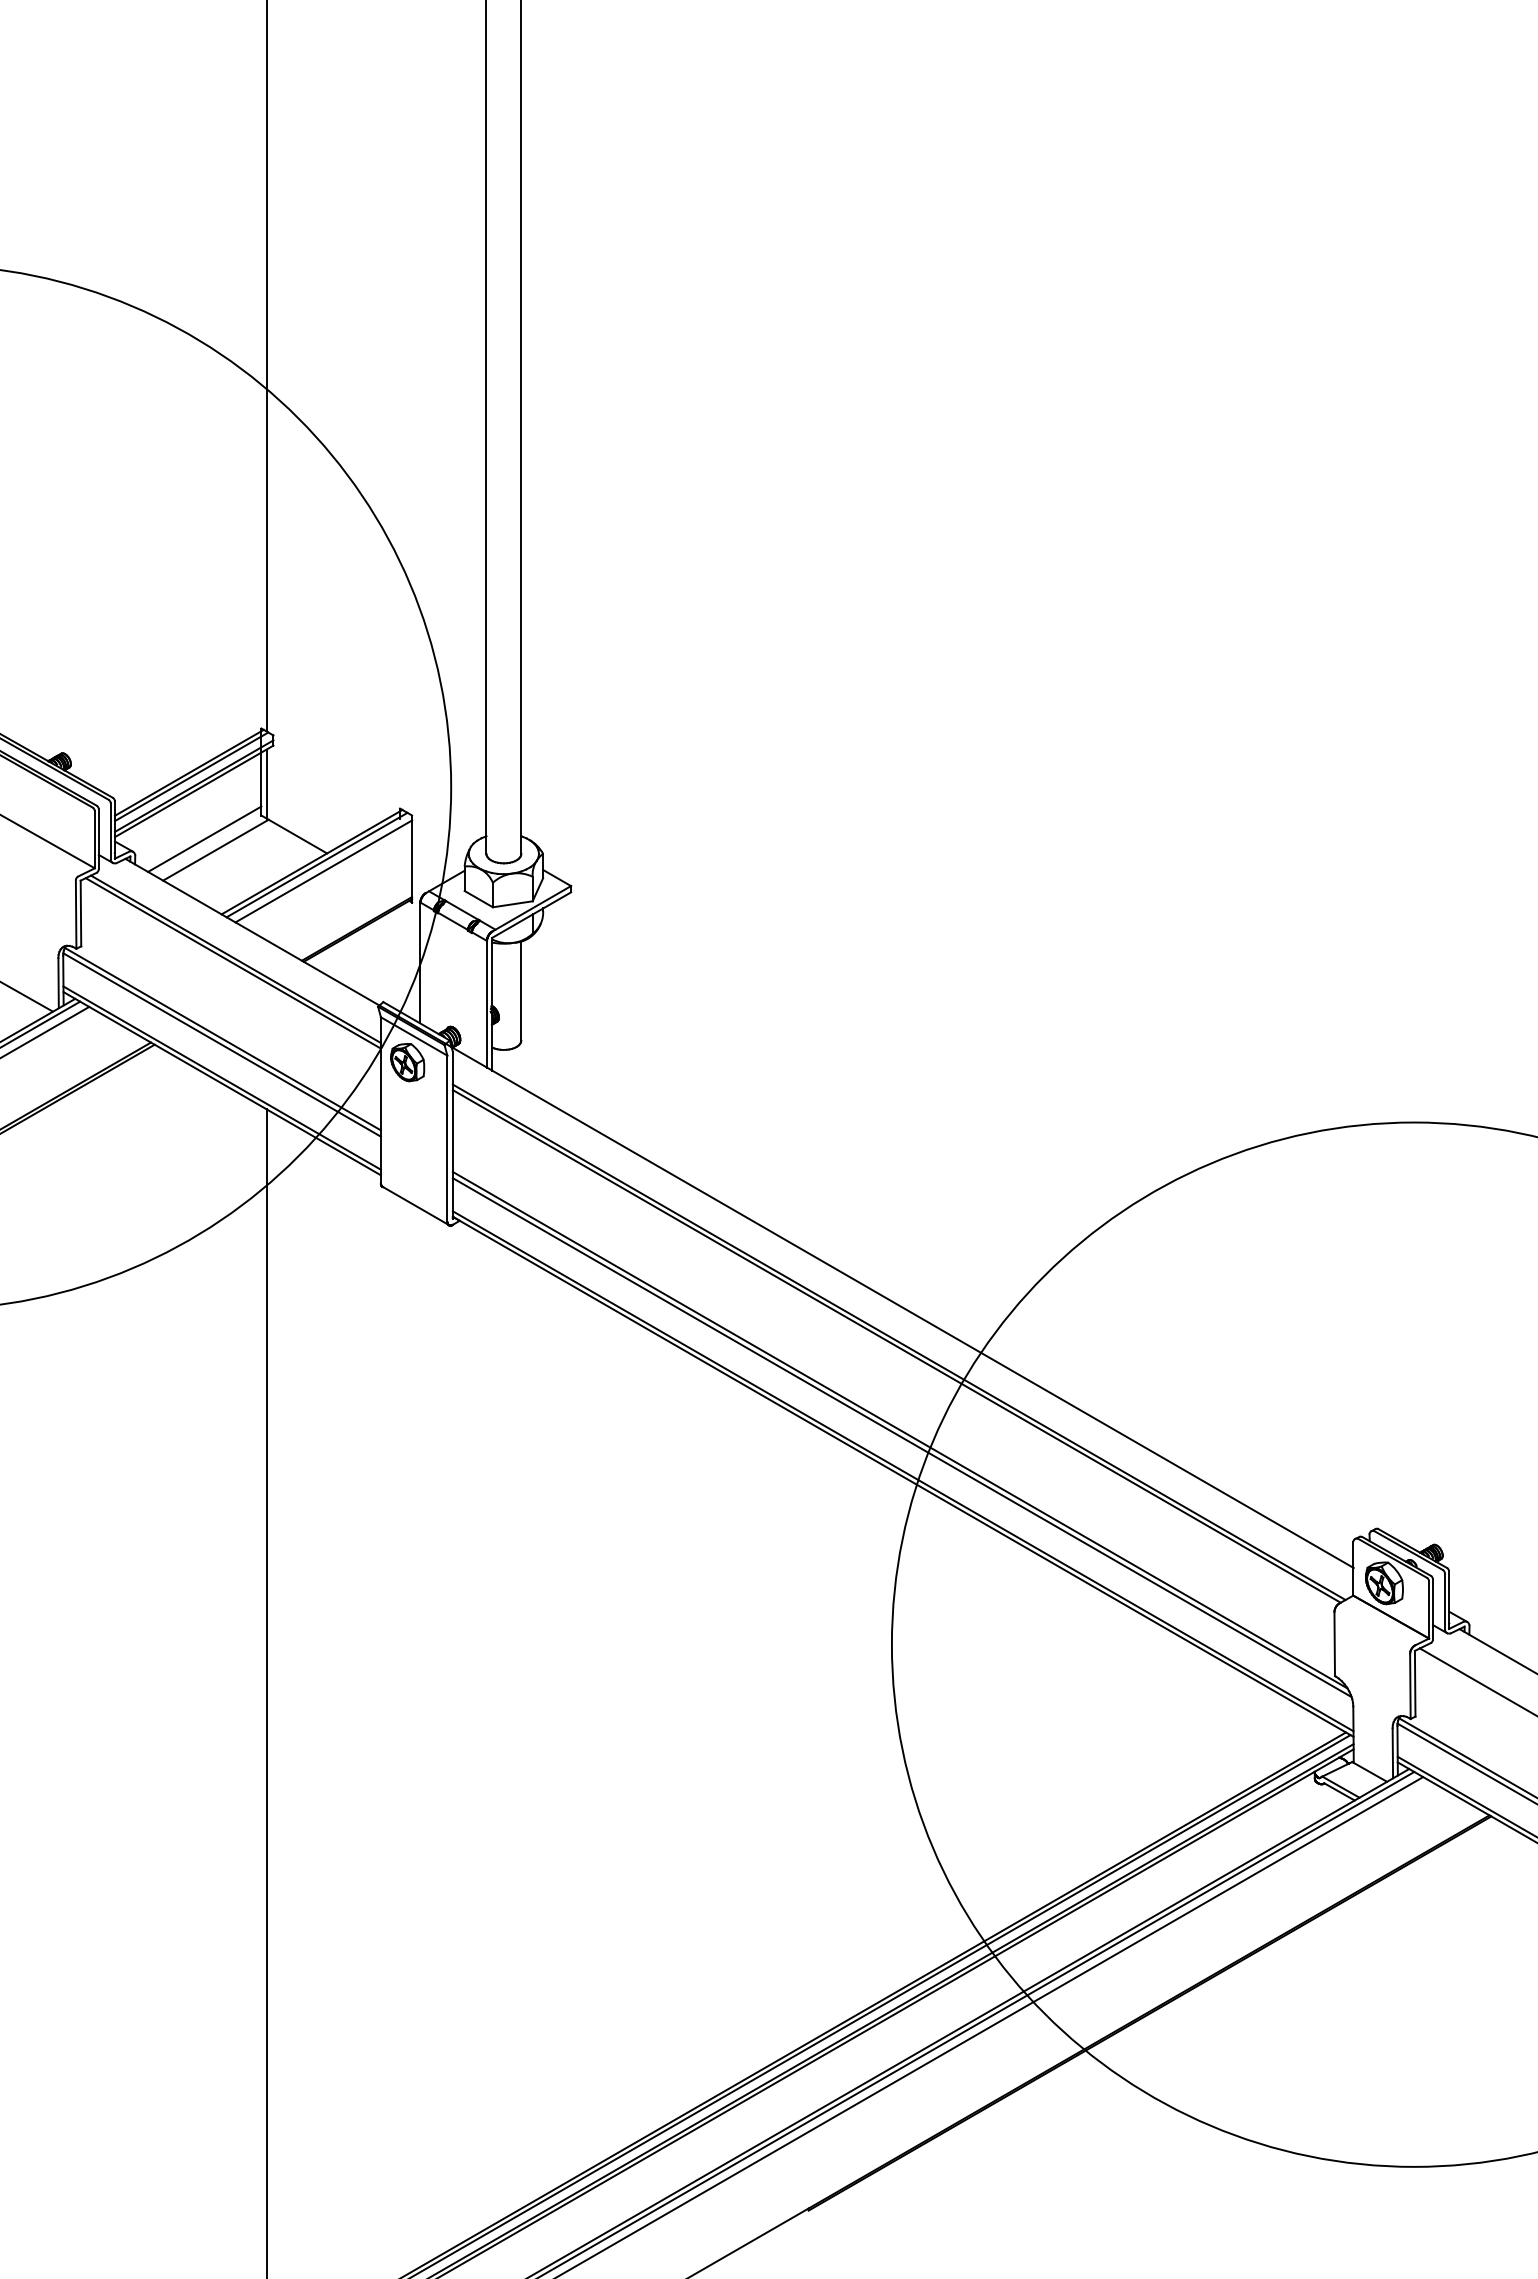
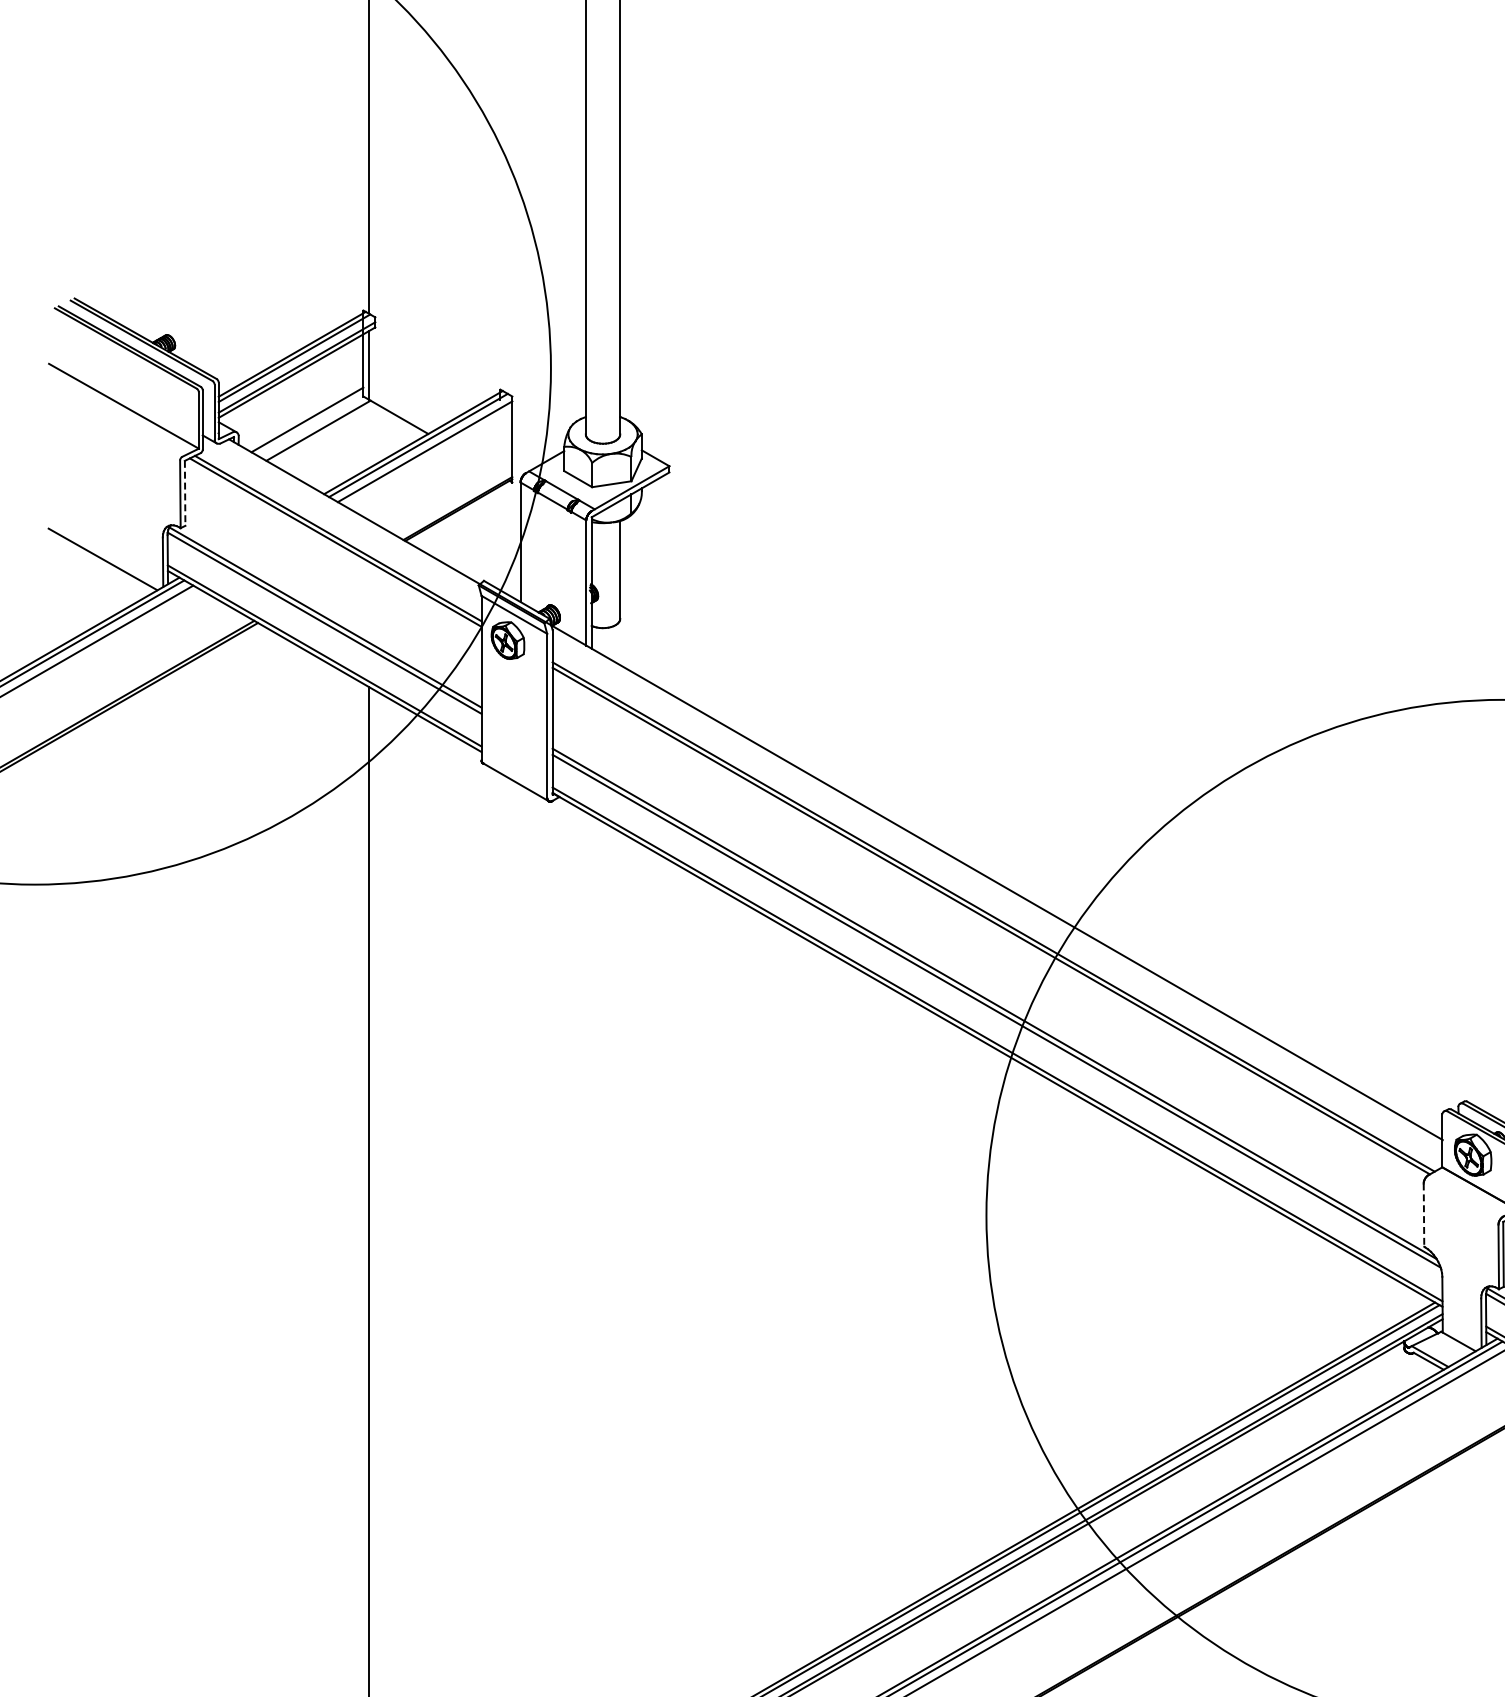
line: (80, 913) -> (184, 493), solid -> dashed
line: (1334, 1644) -> (1423, 1215), solid -> dashed

